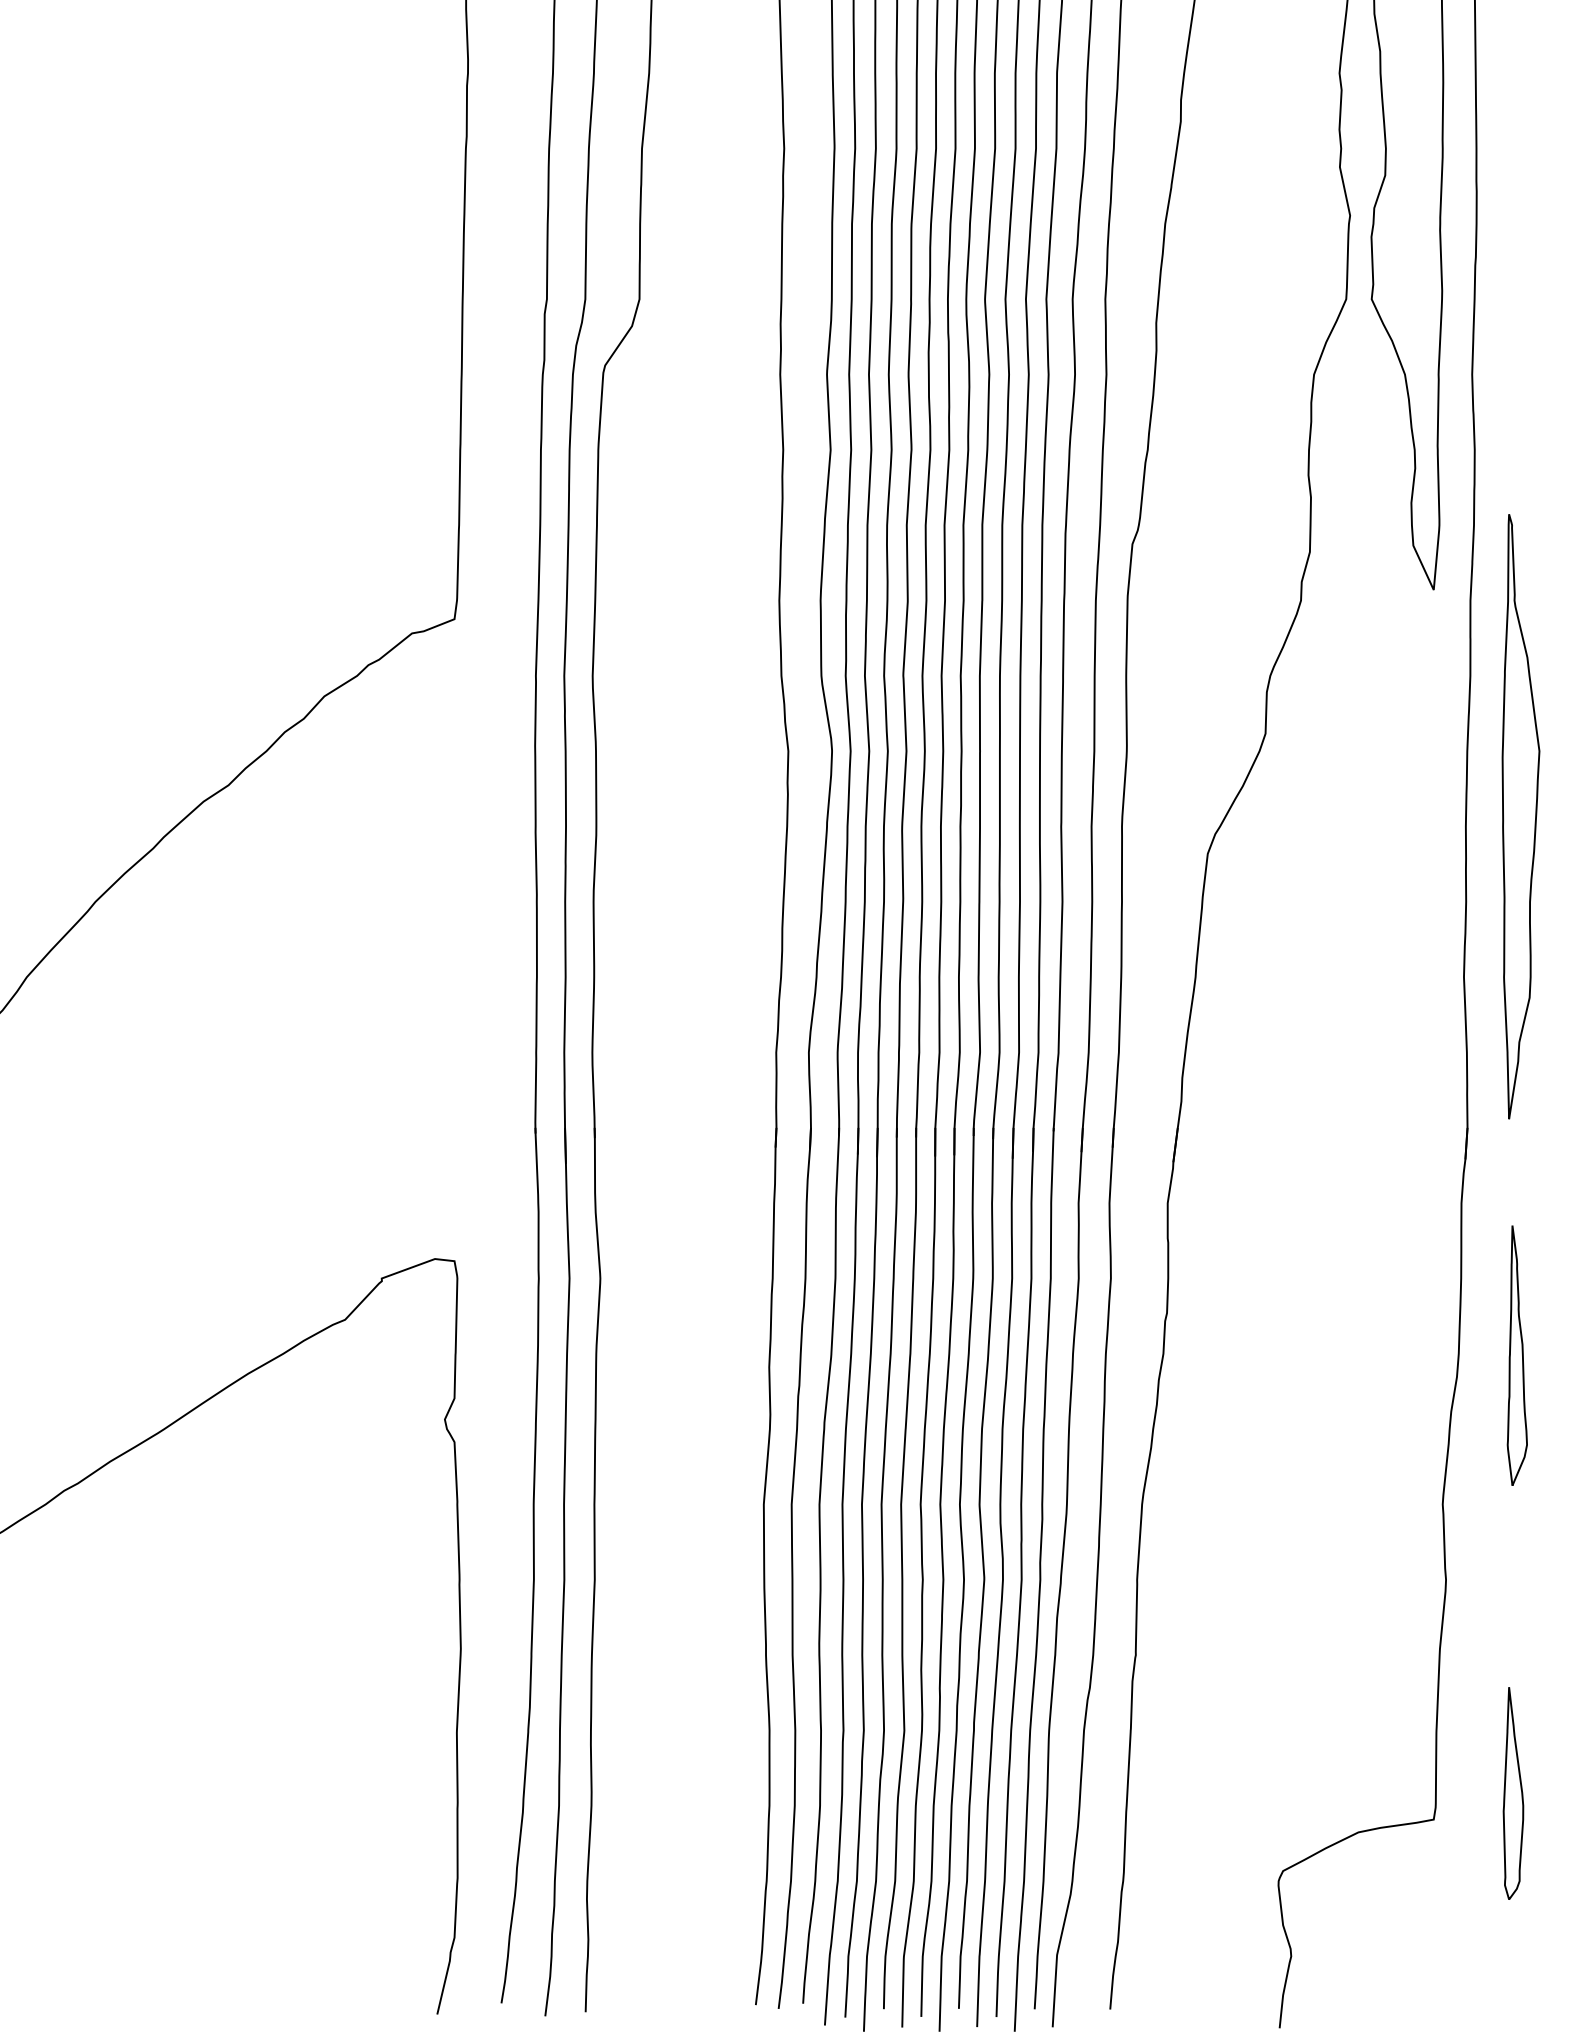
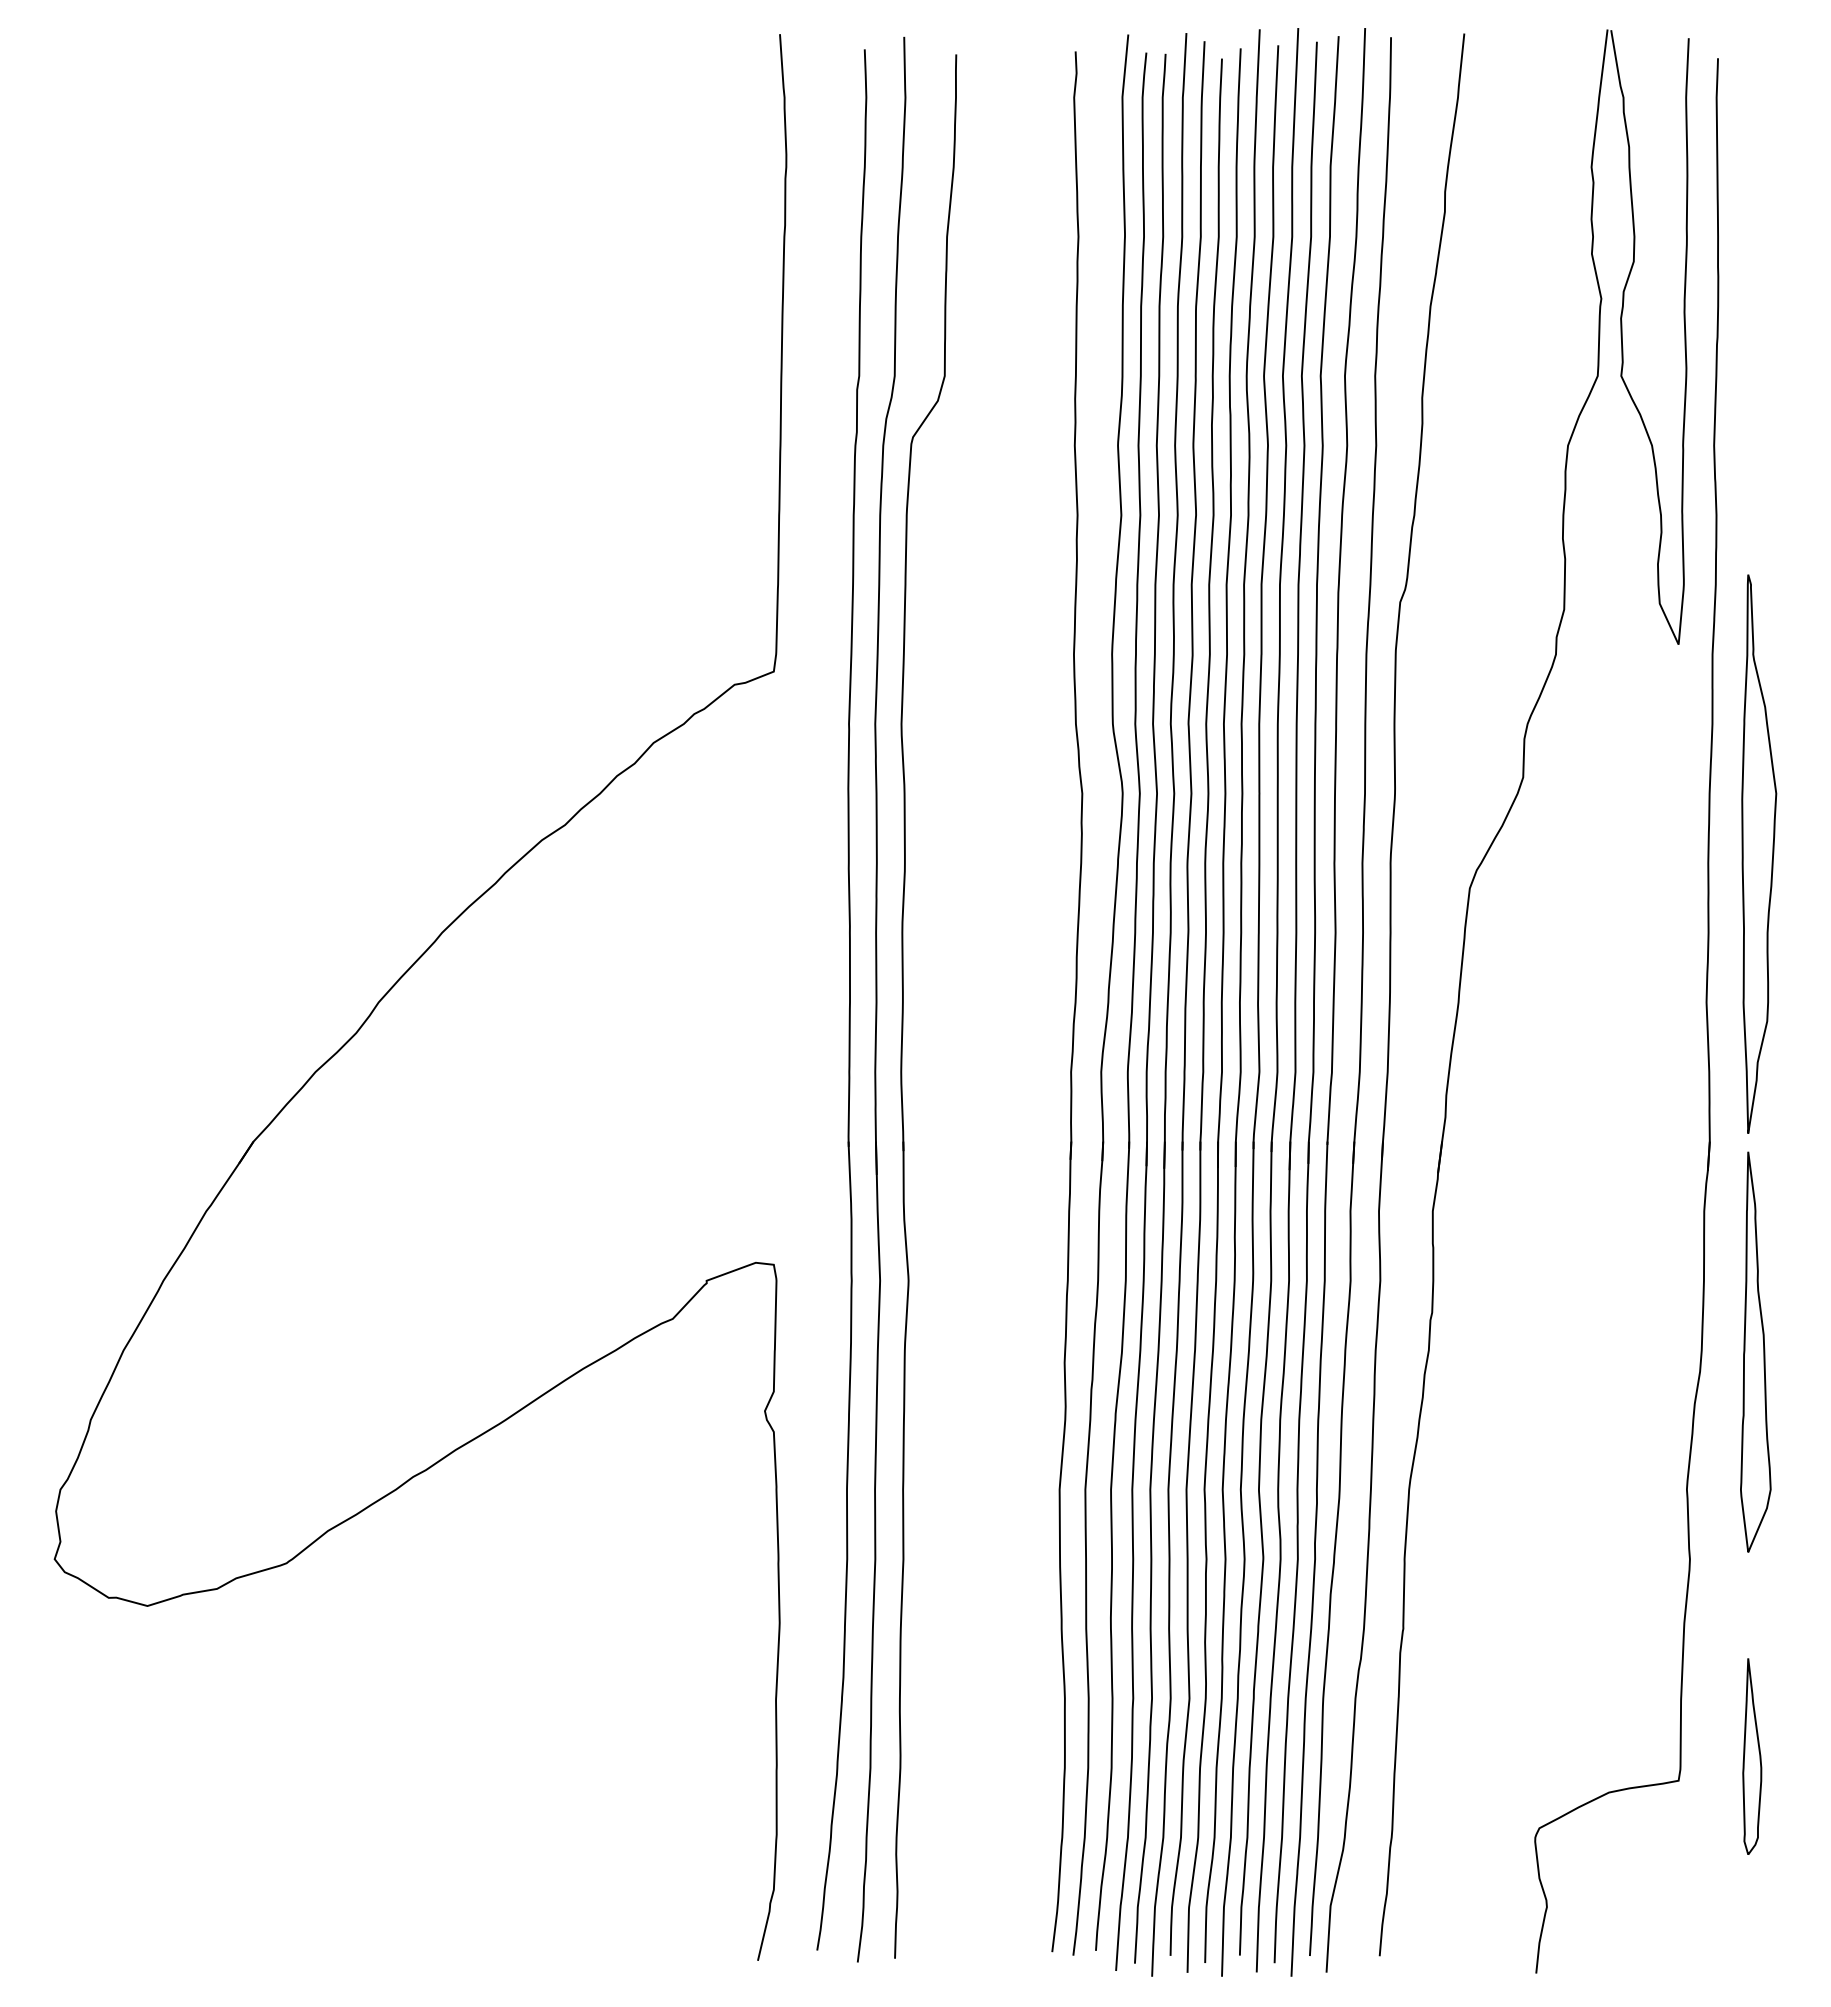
part: (1516, 1355) -> (1755, 1351), size x1.67

